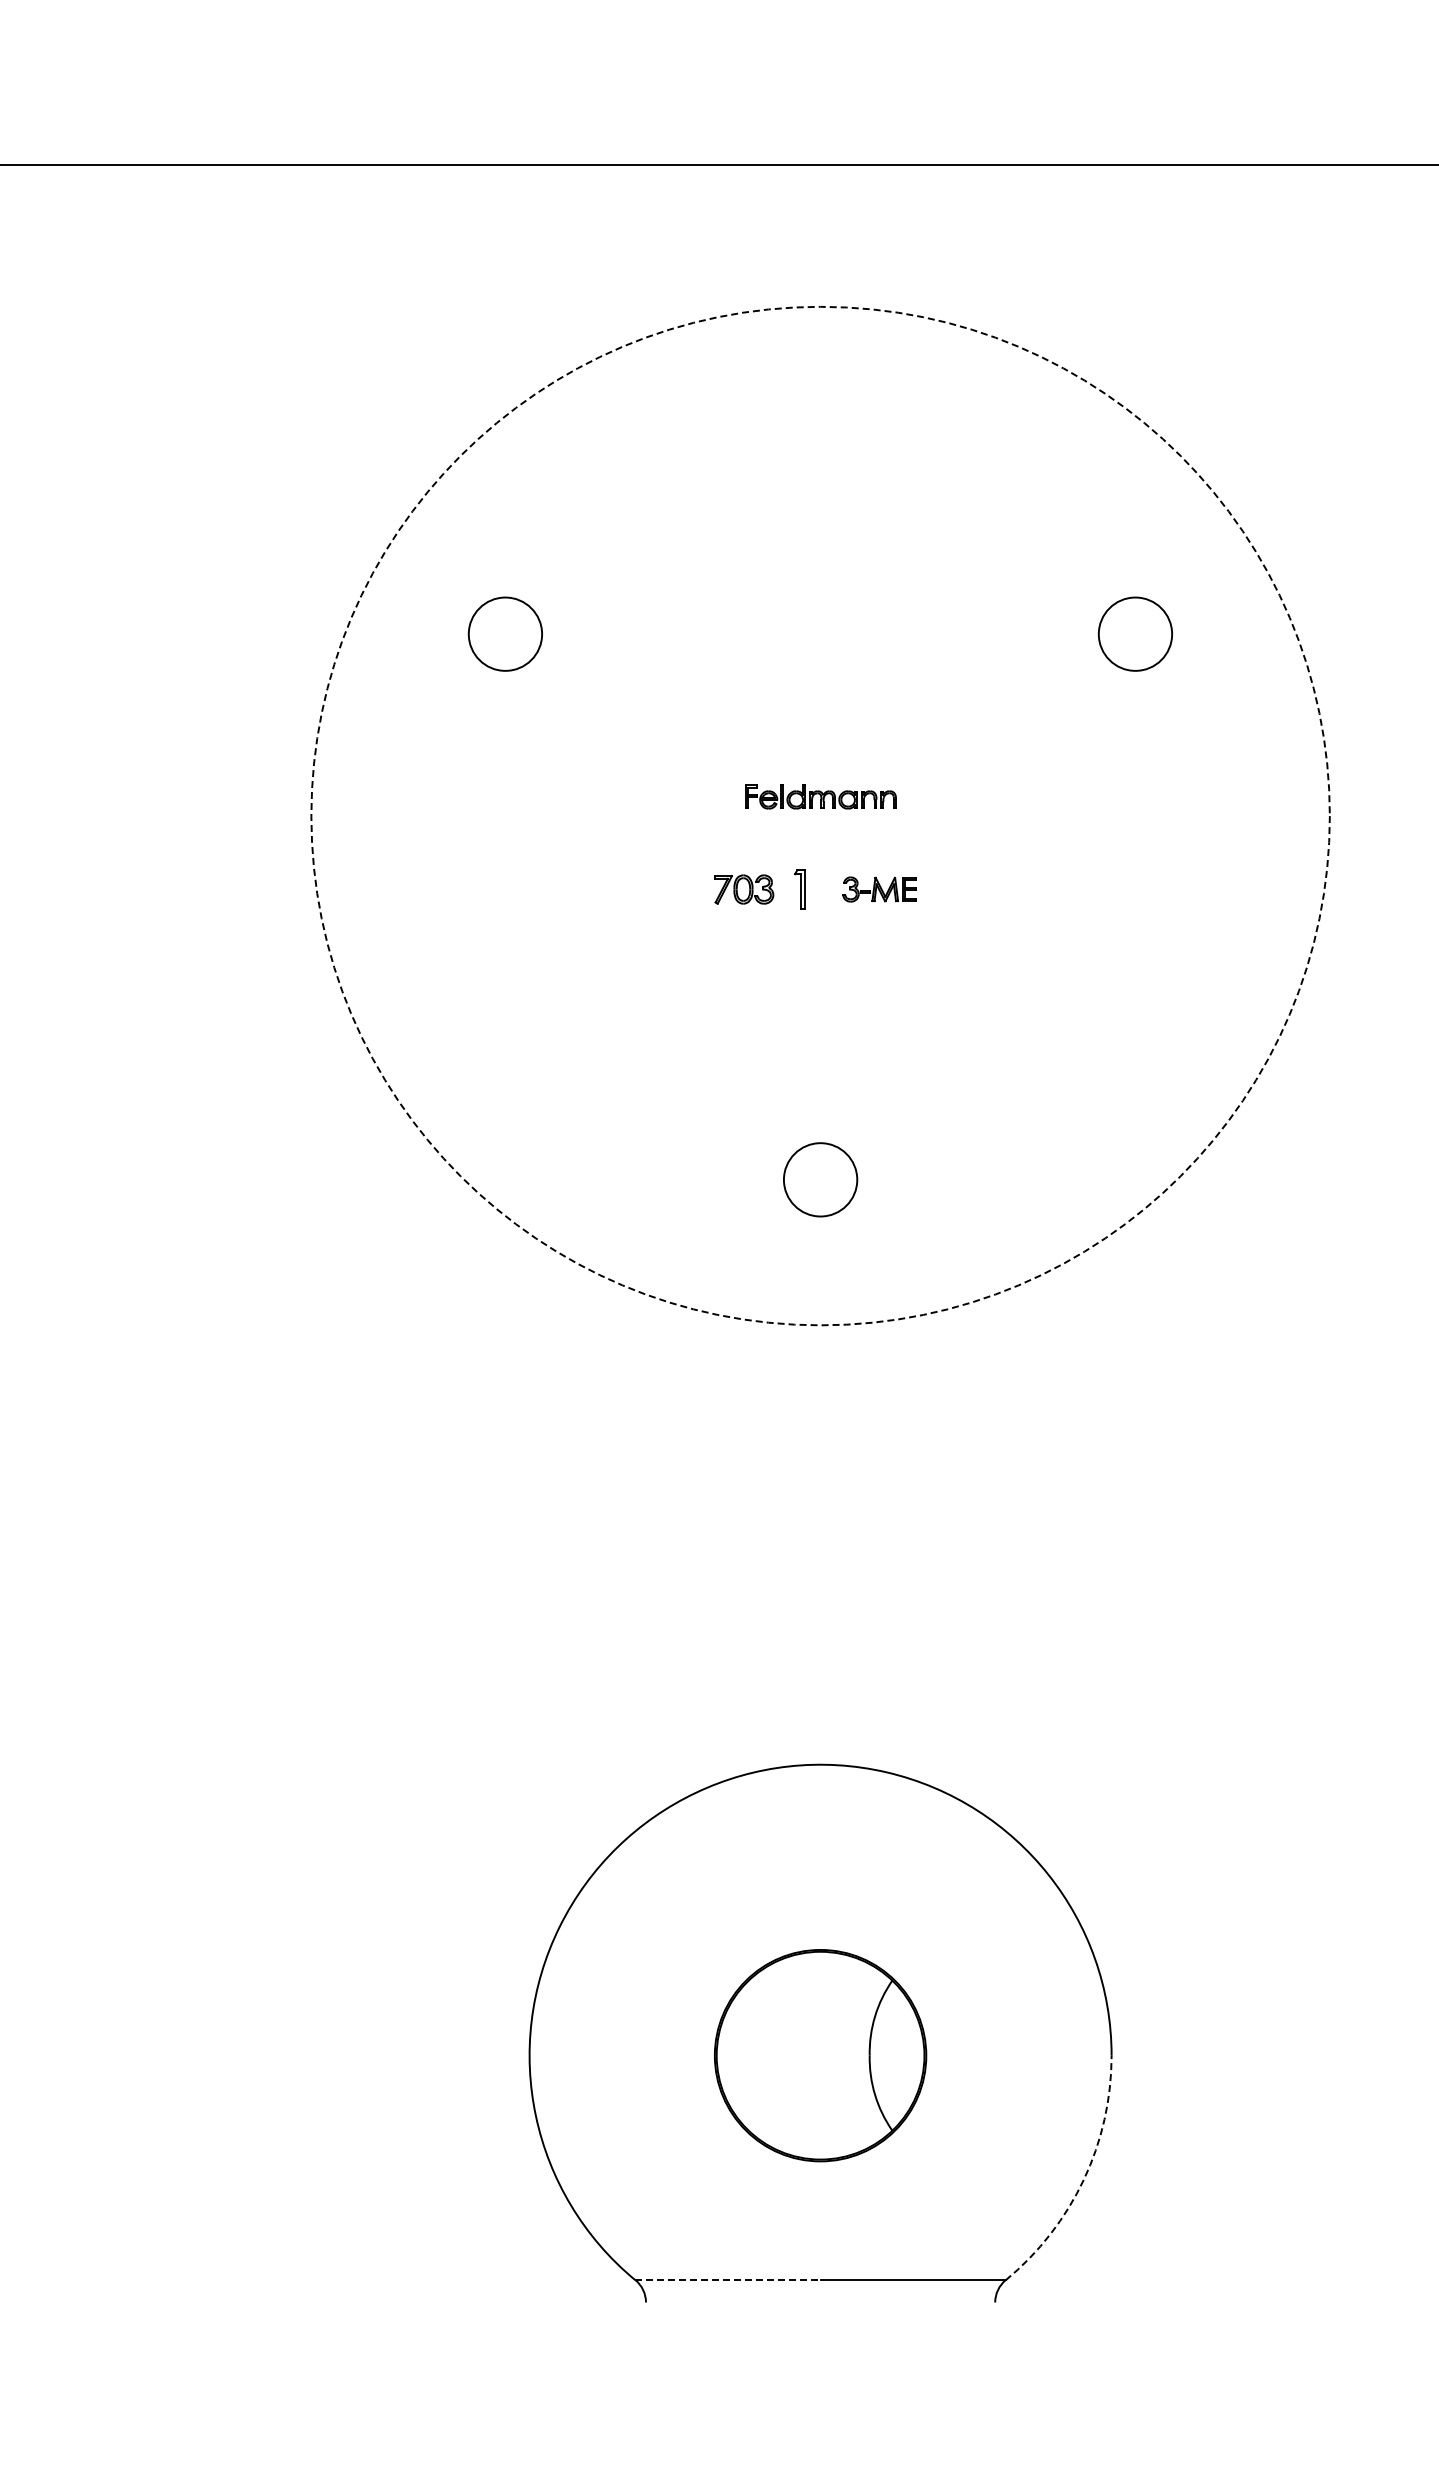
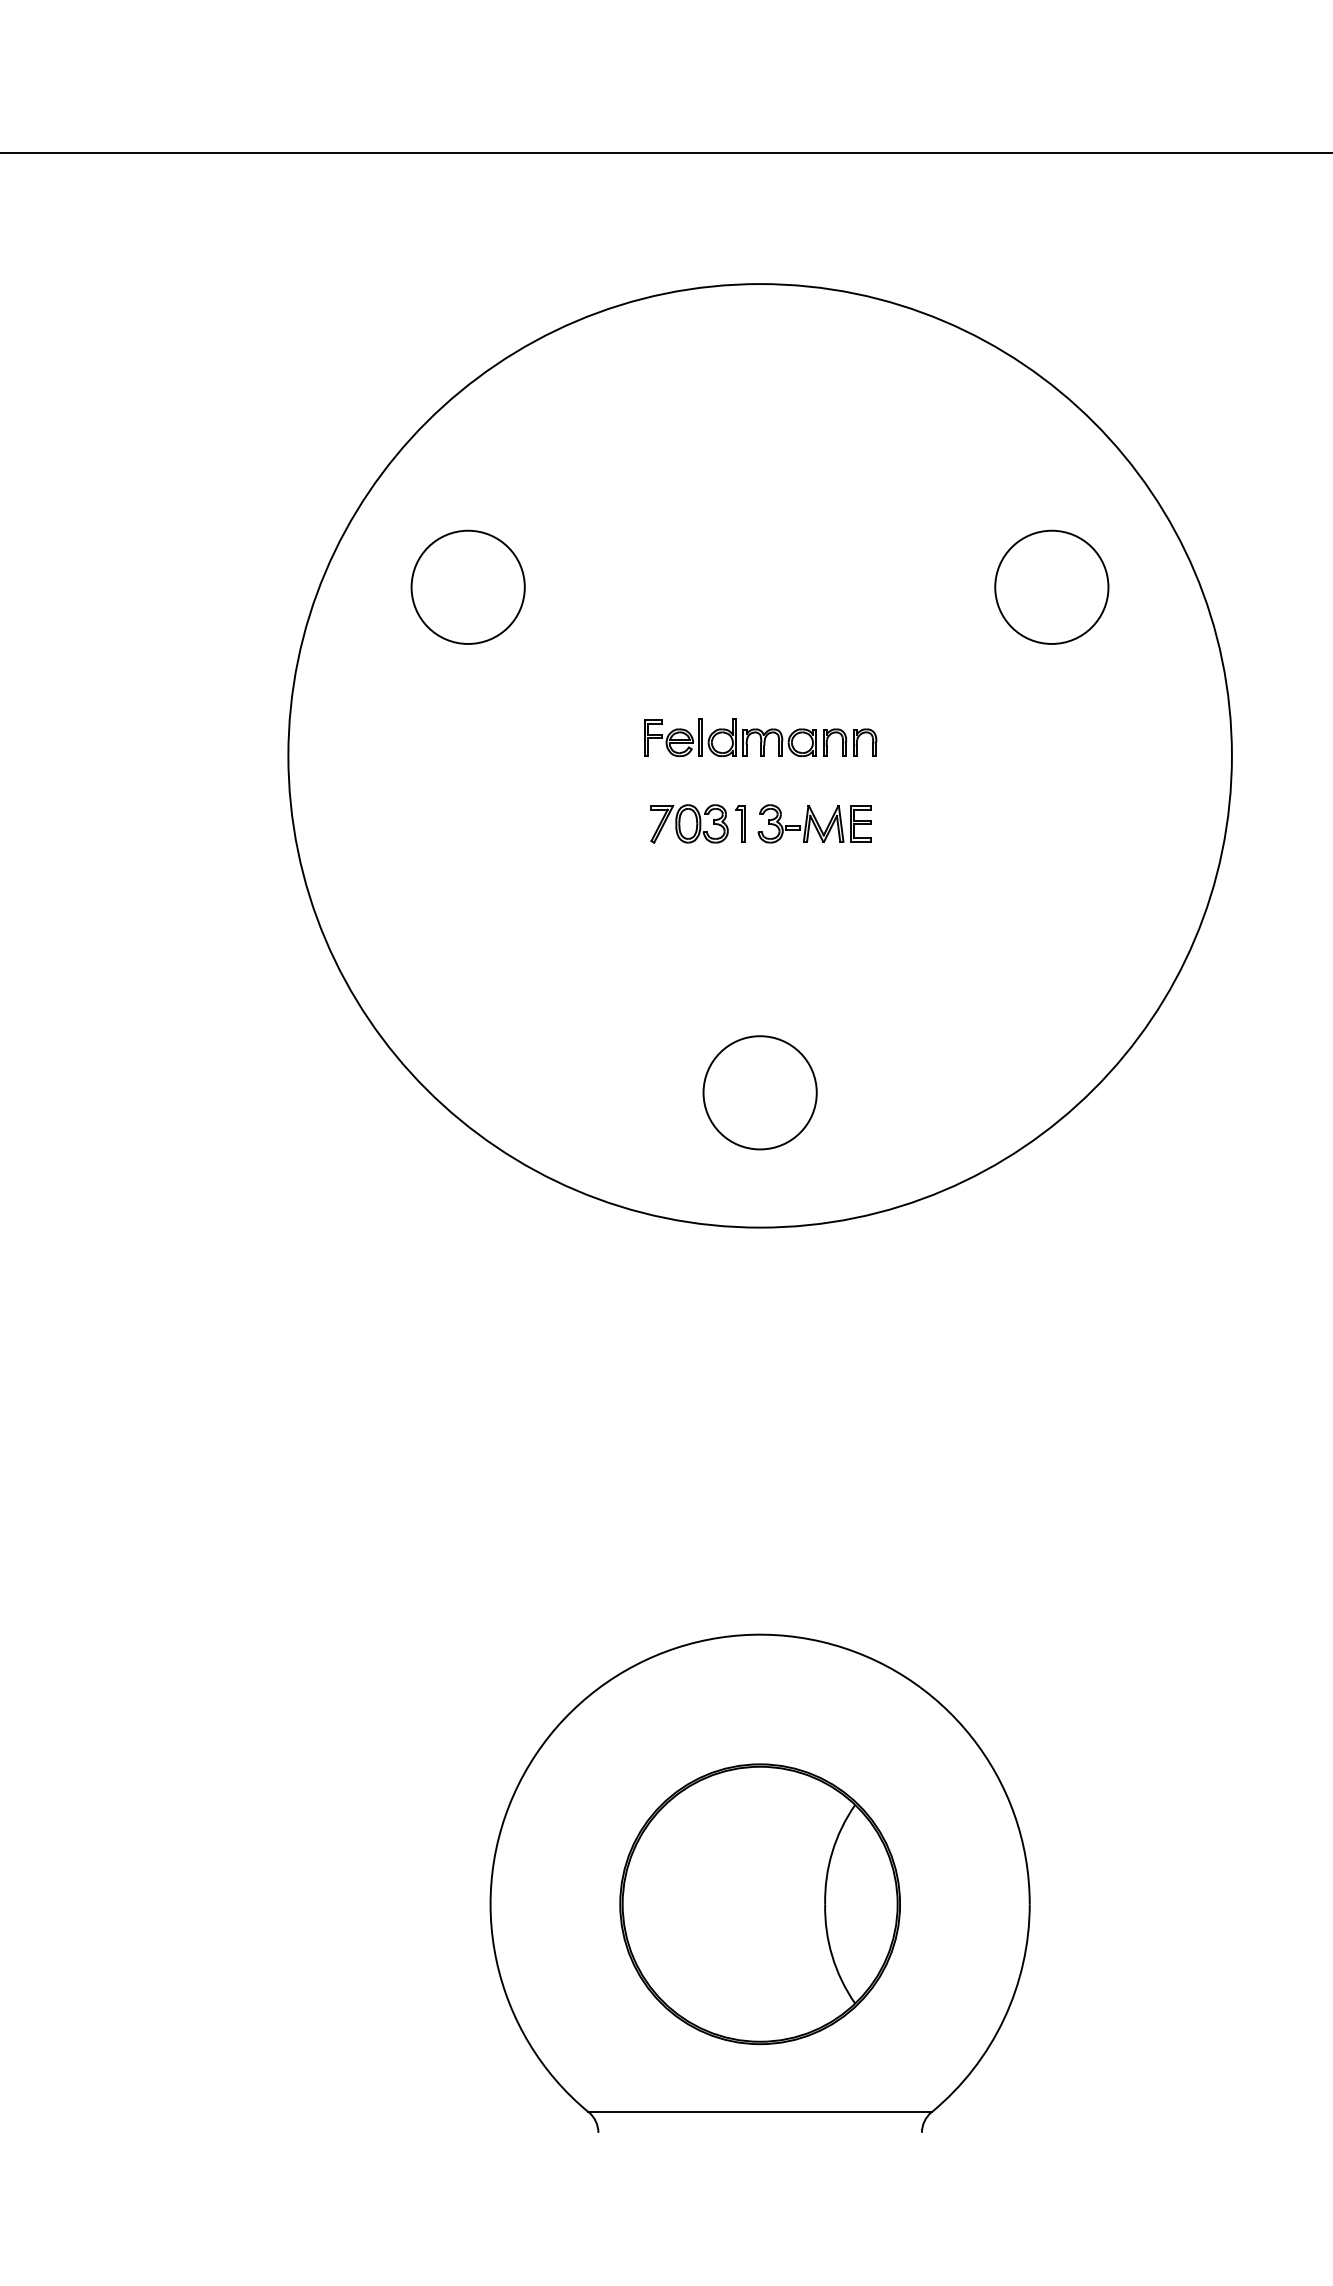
circle: (505, 634) -> (468, 587), size x1.67
circle: (1135, 634) -> (1051, 587), size x1.67
part: (820, 796) -> (760, 737), size x1.67
circle: (820, 815) -> (760, 755), dashed -> solid
part: (744, 889) -> (689, 823), size x1.43
part: (879, 889) -> (814, 823), size x1.67
circle: (820, 1179) -> (760, 1092), size x1.67
part: (820, 2055) -> (760, 1904), size x1.43
arc: (1083, 2179) -> (1003, 2018), dashed -> solid
line: (727, 2280) -> (673, 2112), dashed -> solid

